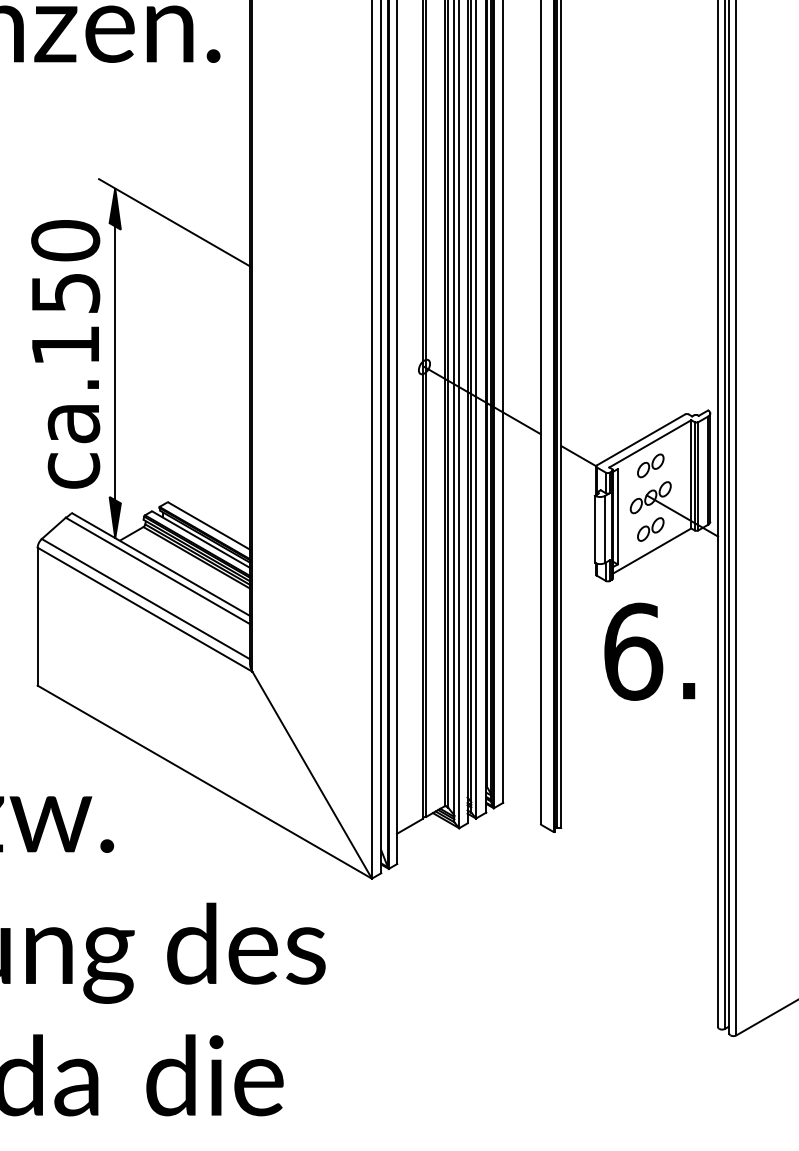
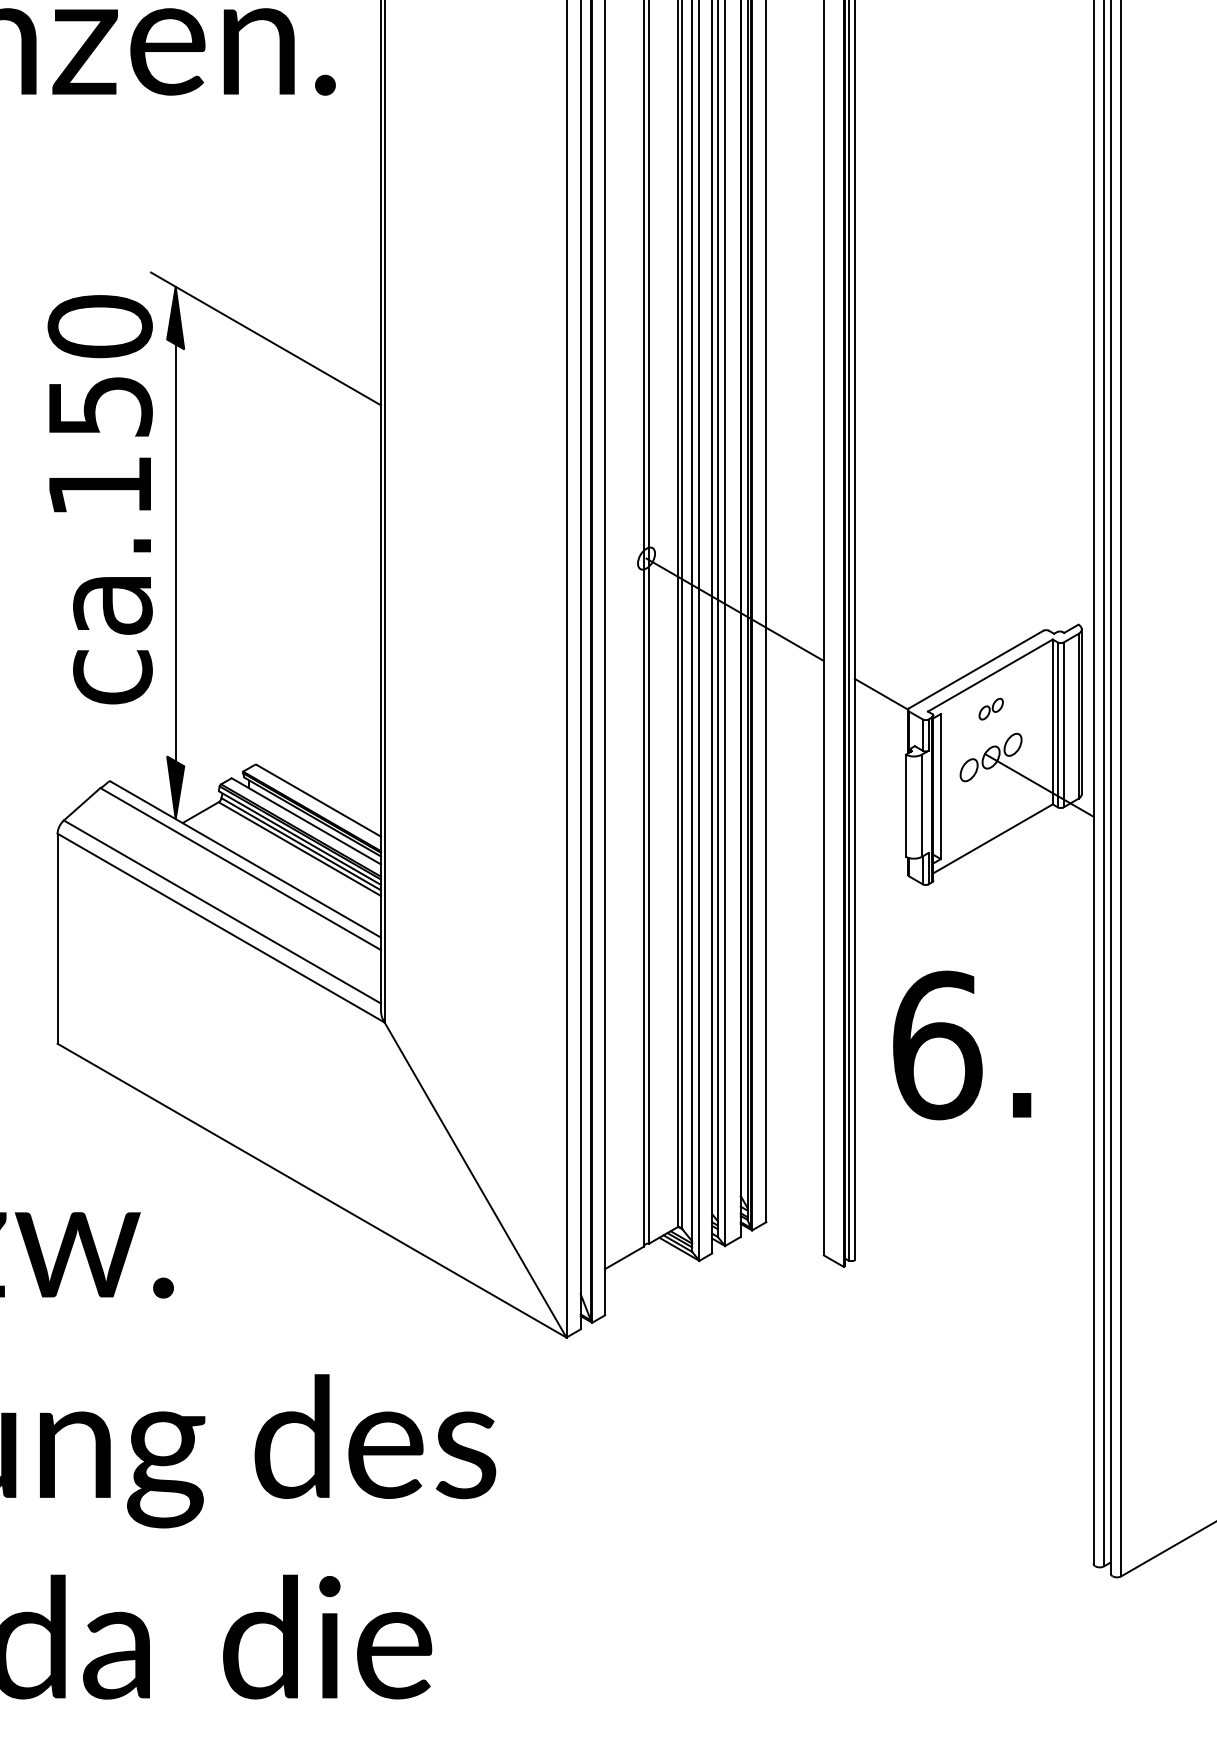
text: (65, 354) -> (99, 499), moved
part: (650, 465) -> (990, 708), size x0.6
part: (650, 529) -> (990, 805), removed
text: (649, 651) -> (961, 1045), moved

